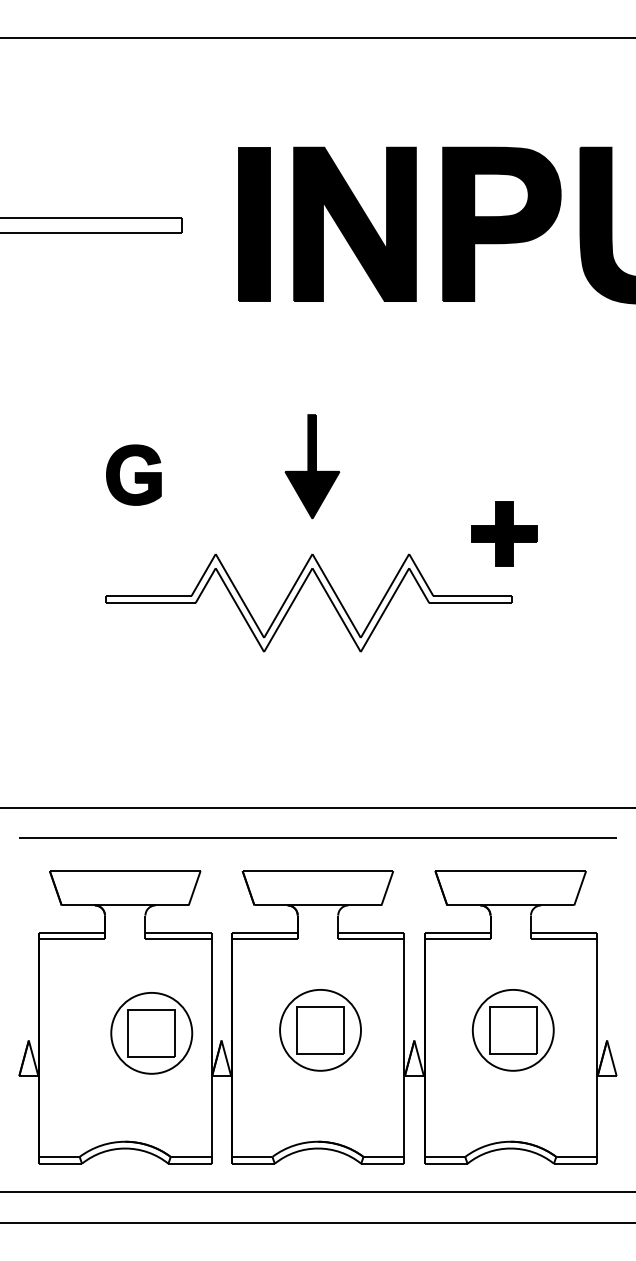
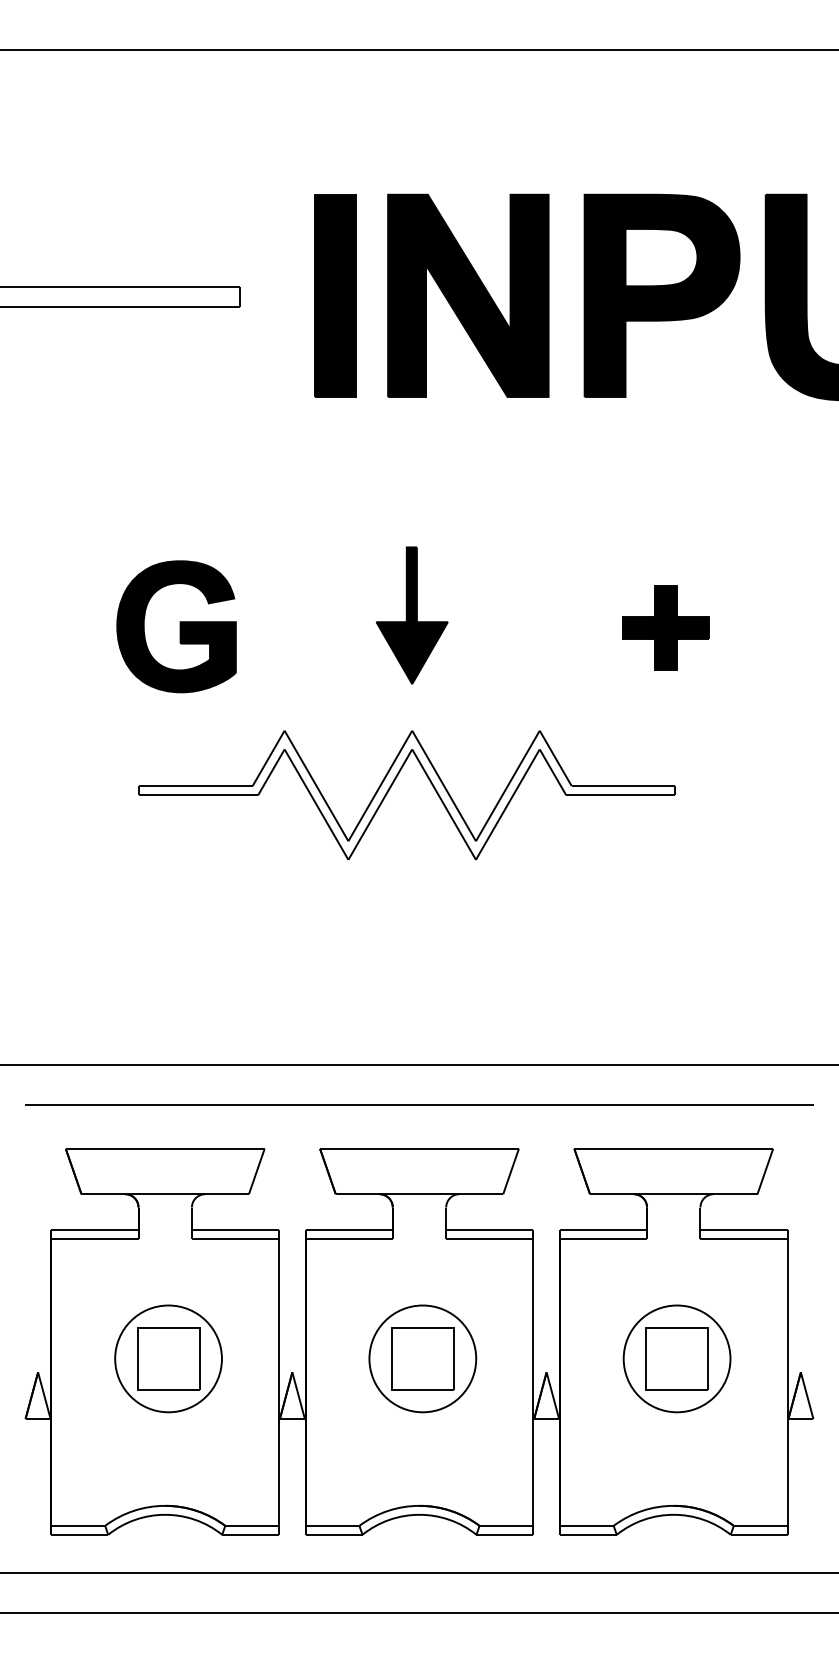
part: (133, 474) -> (176, 625), size x1.67
part: (504, 533) -> (665, 627), moved
part: (151, 1033) -> (168, 1359), moved

